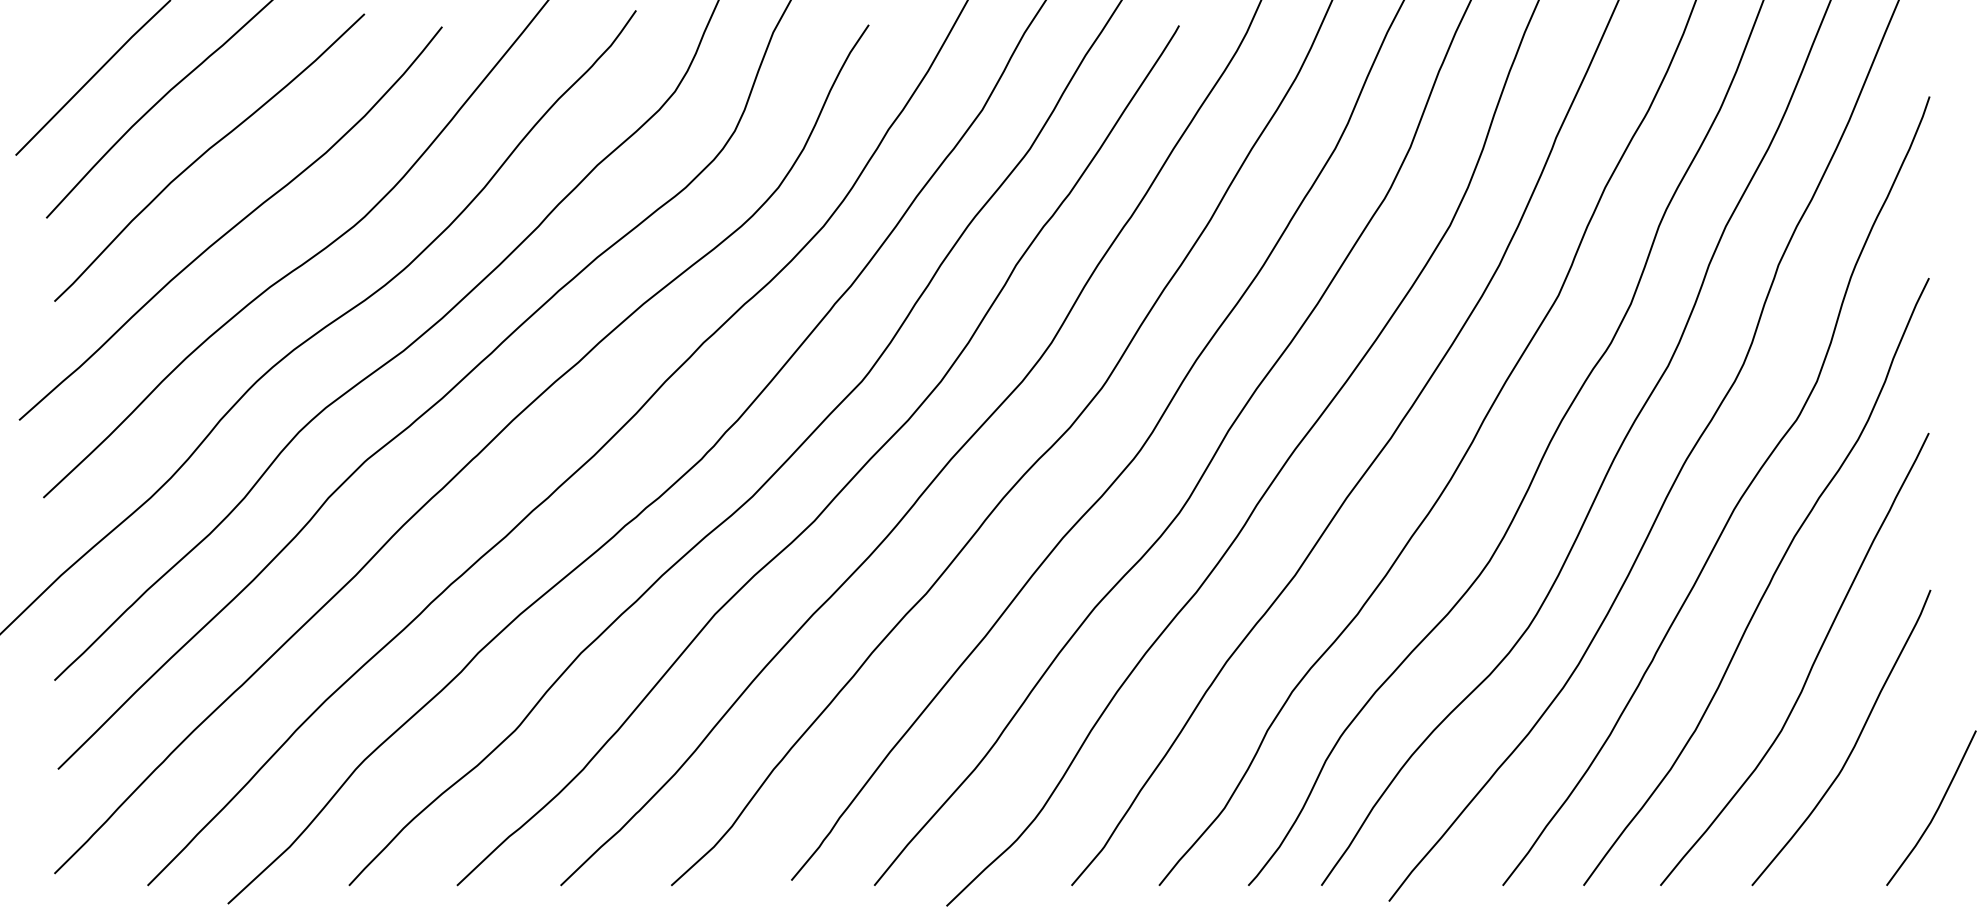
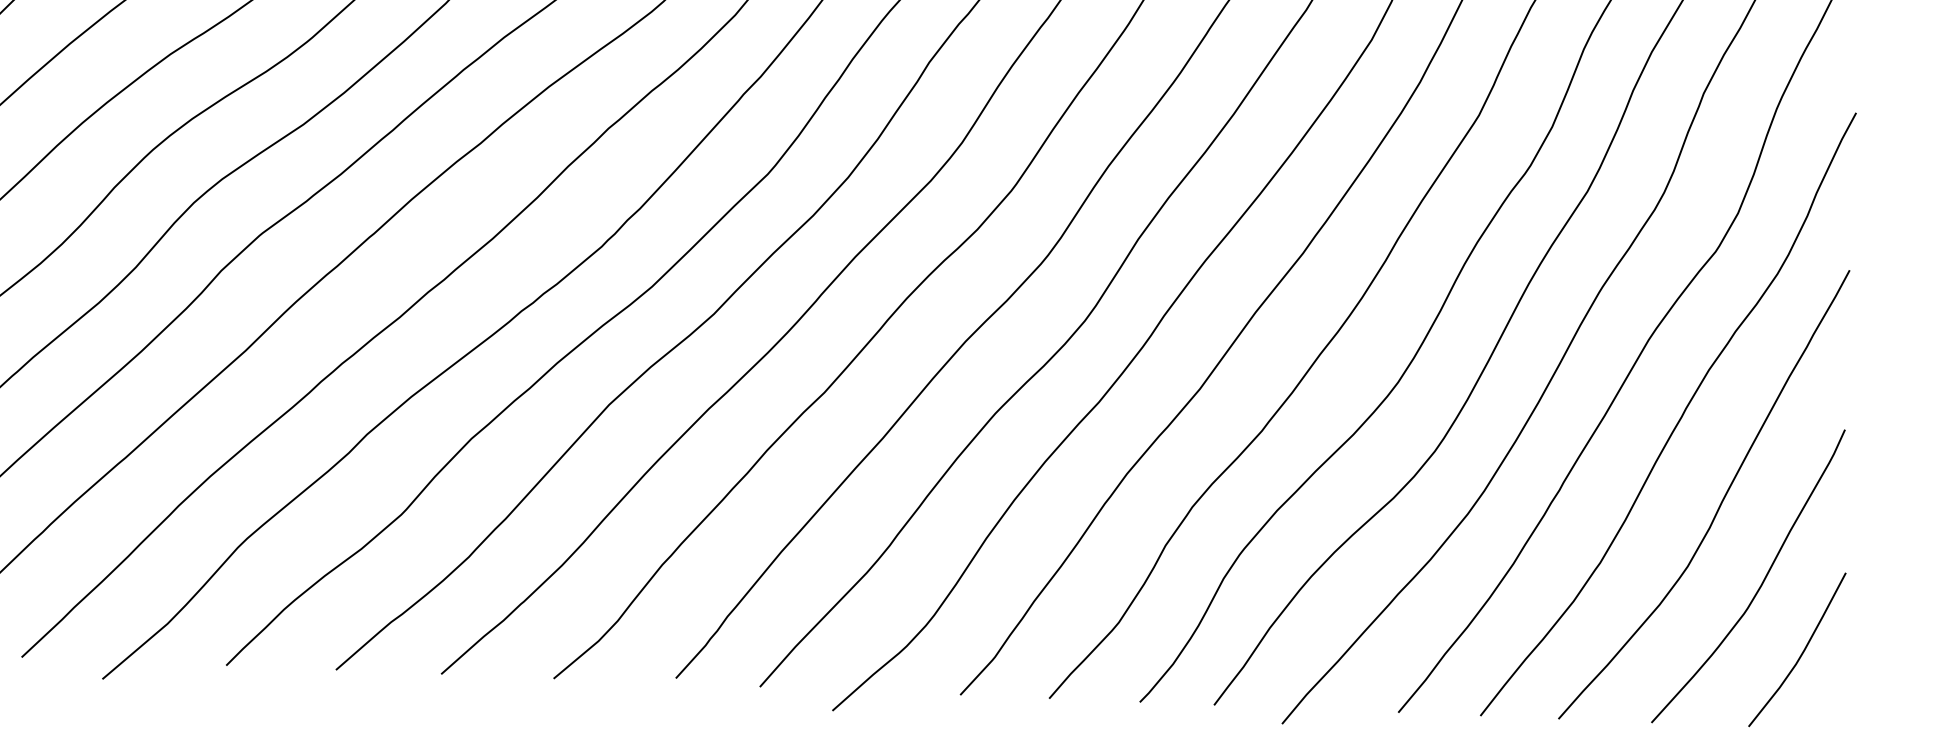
curve: (1936, 809) -> (1802, 651), moved

